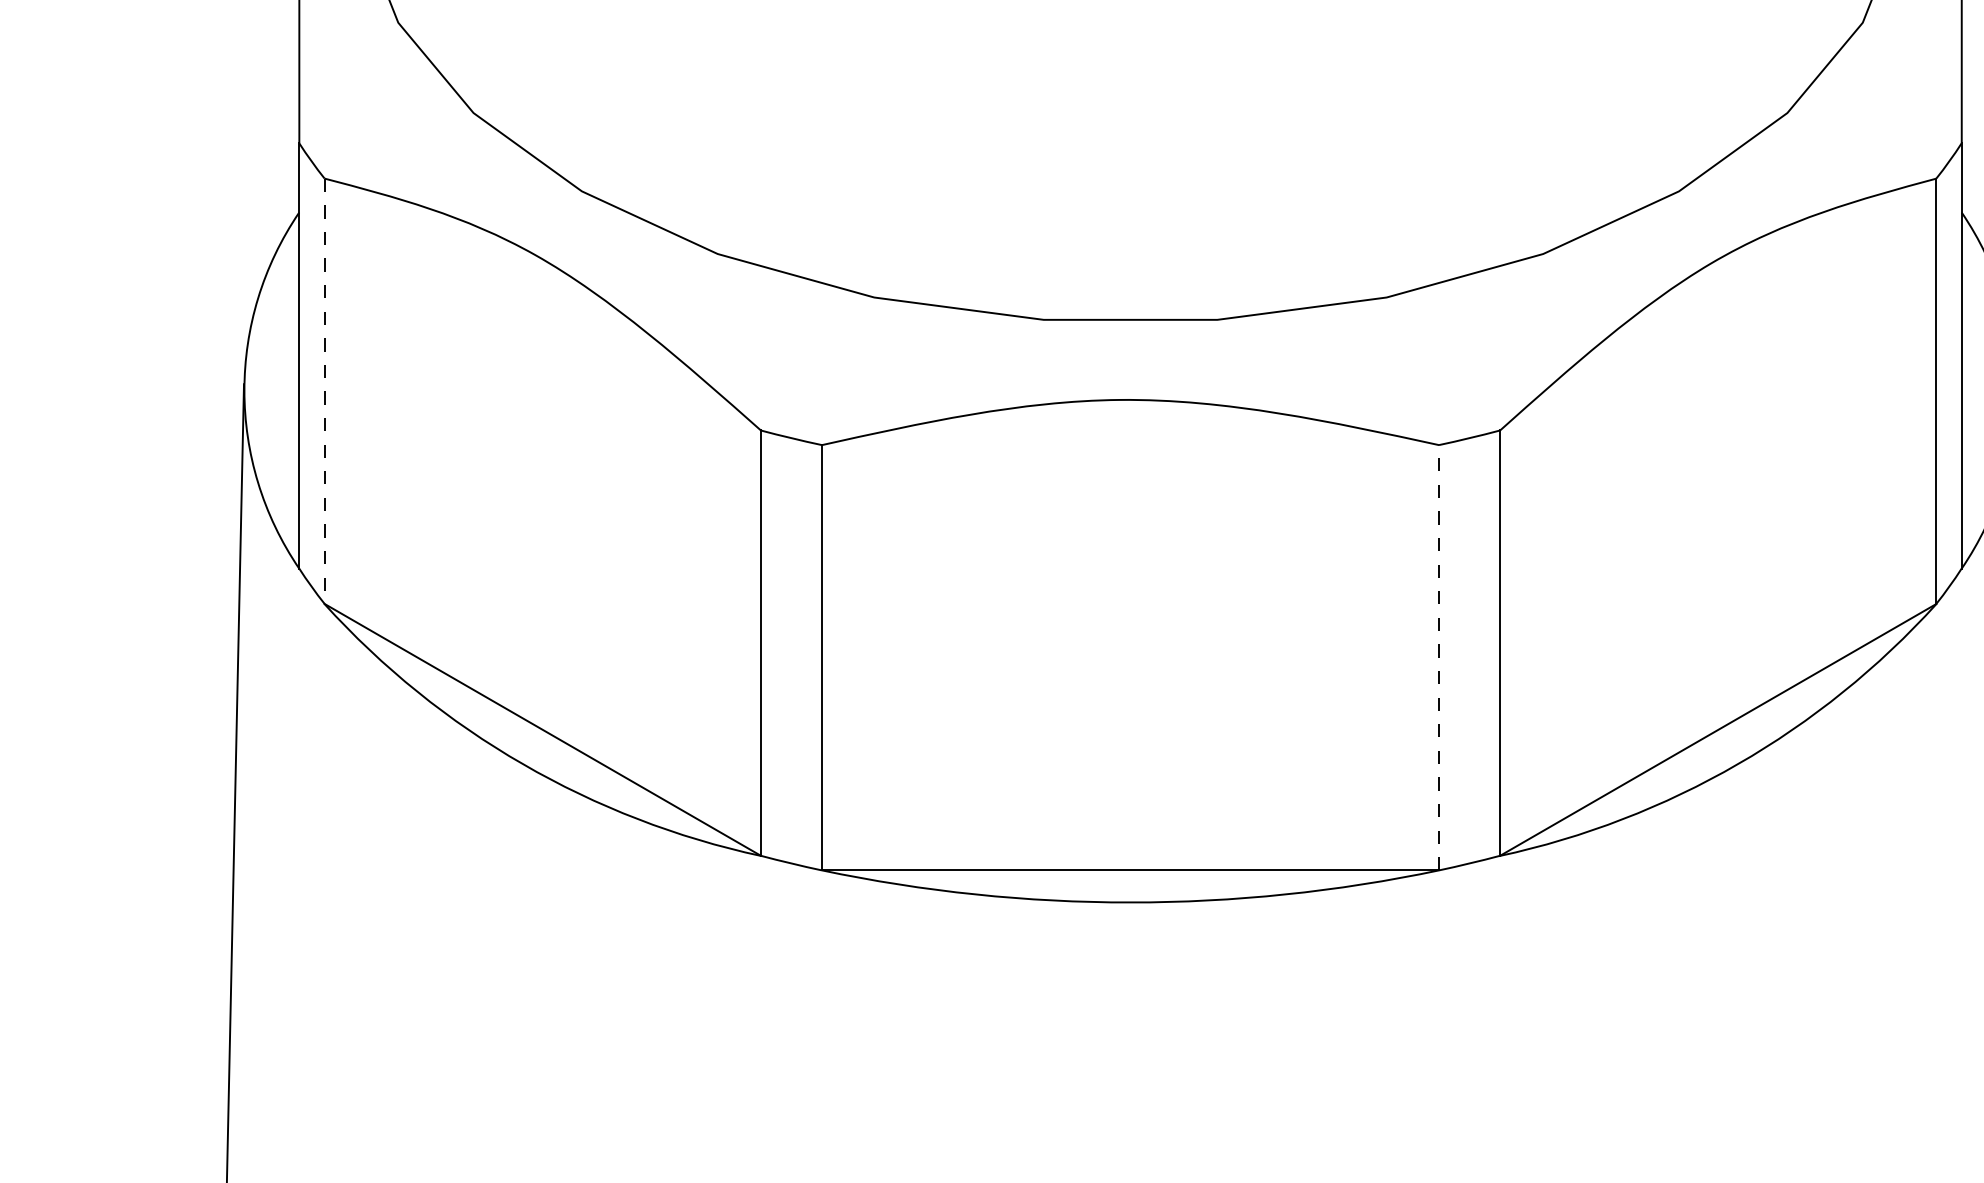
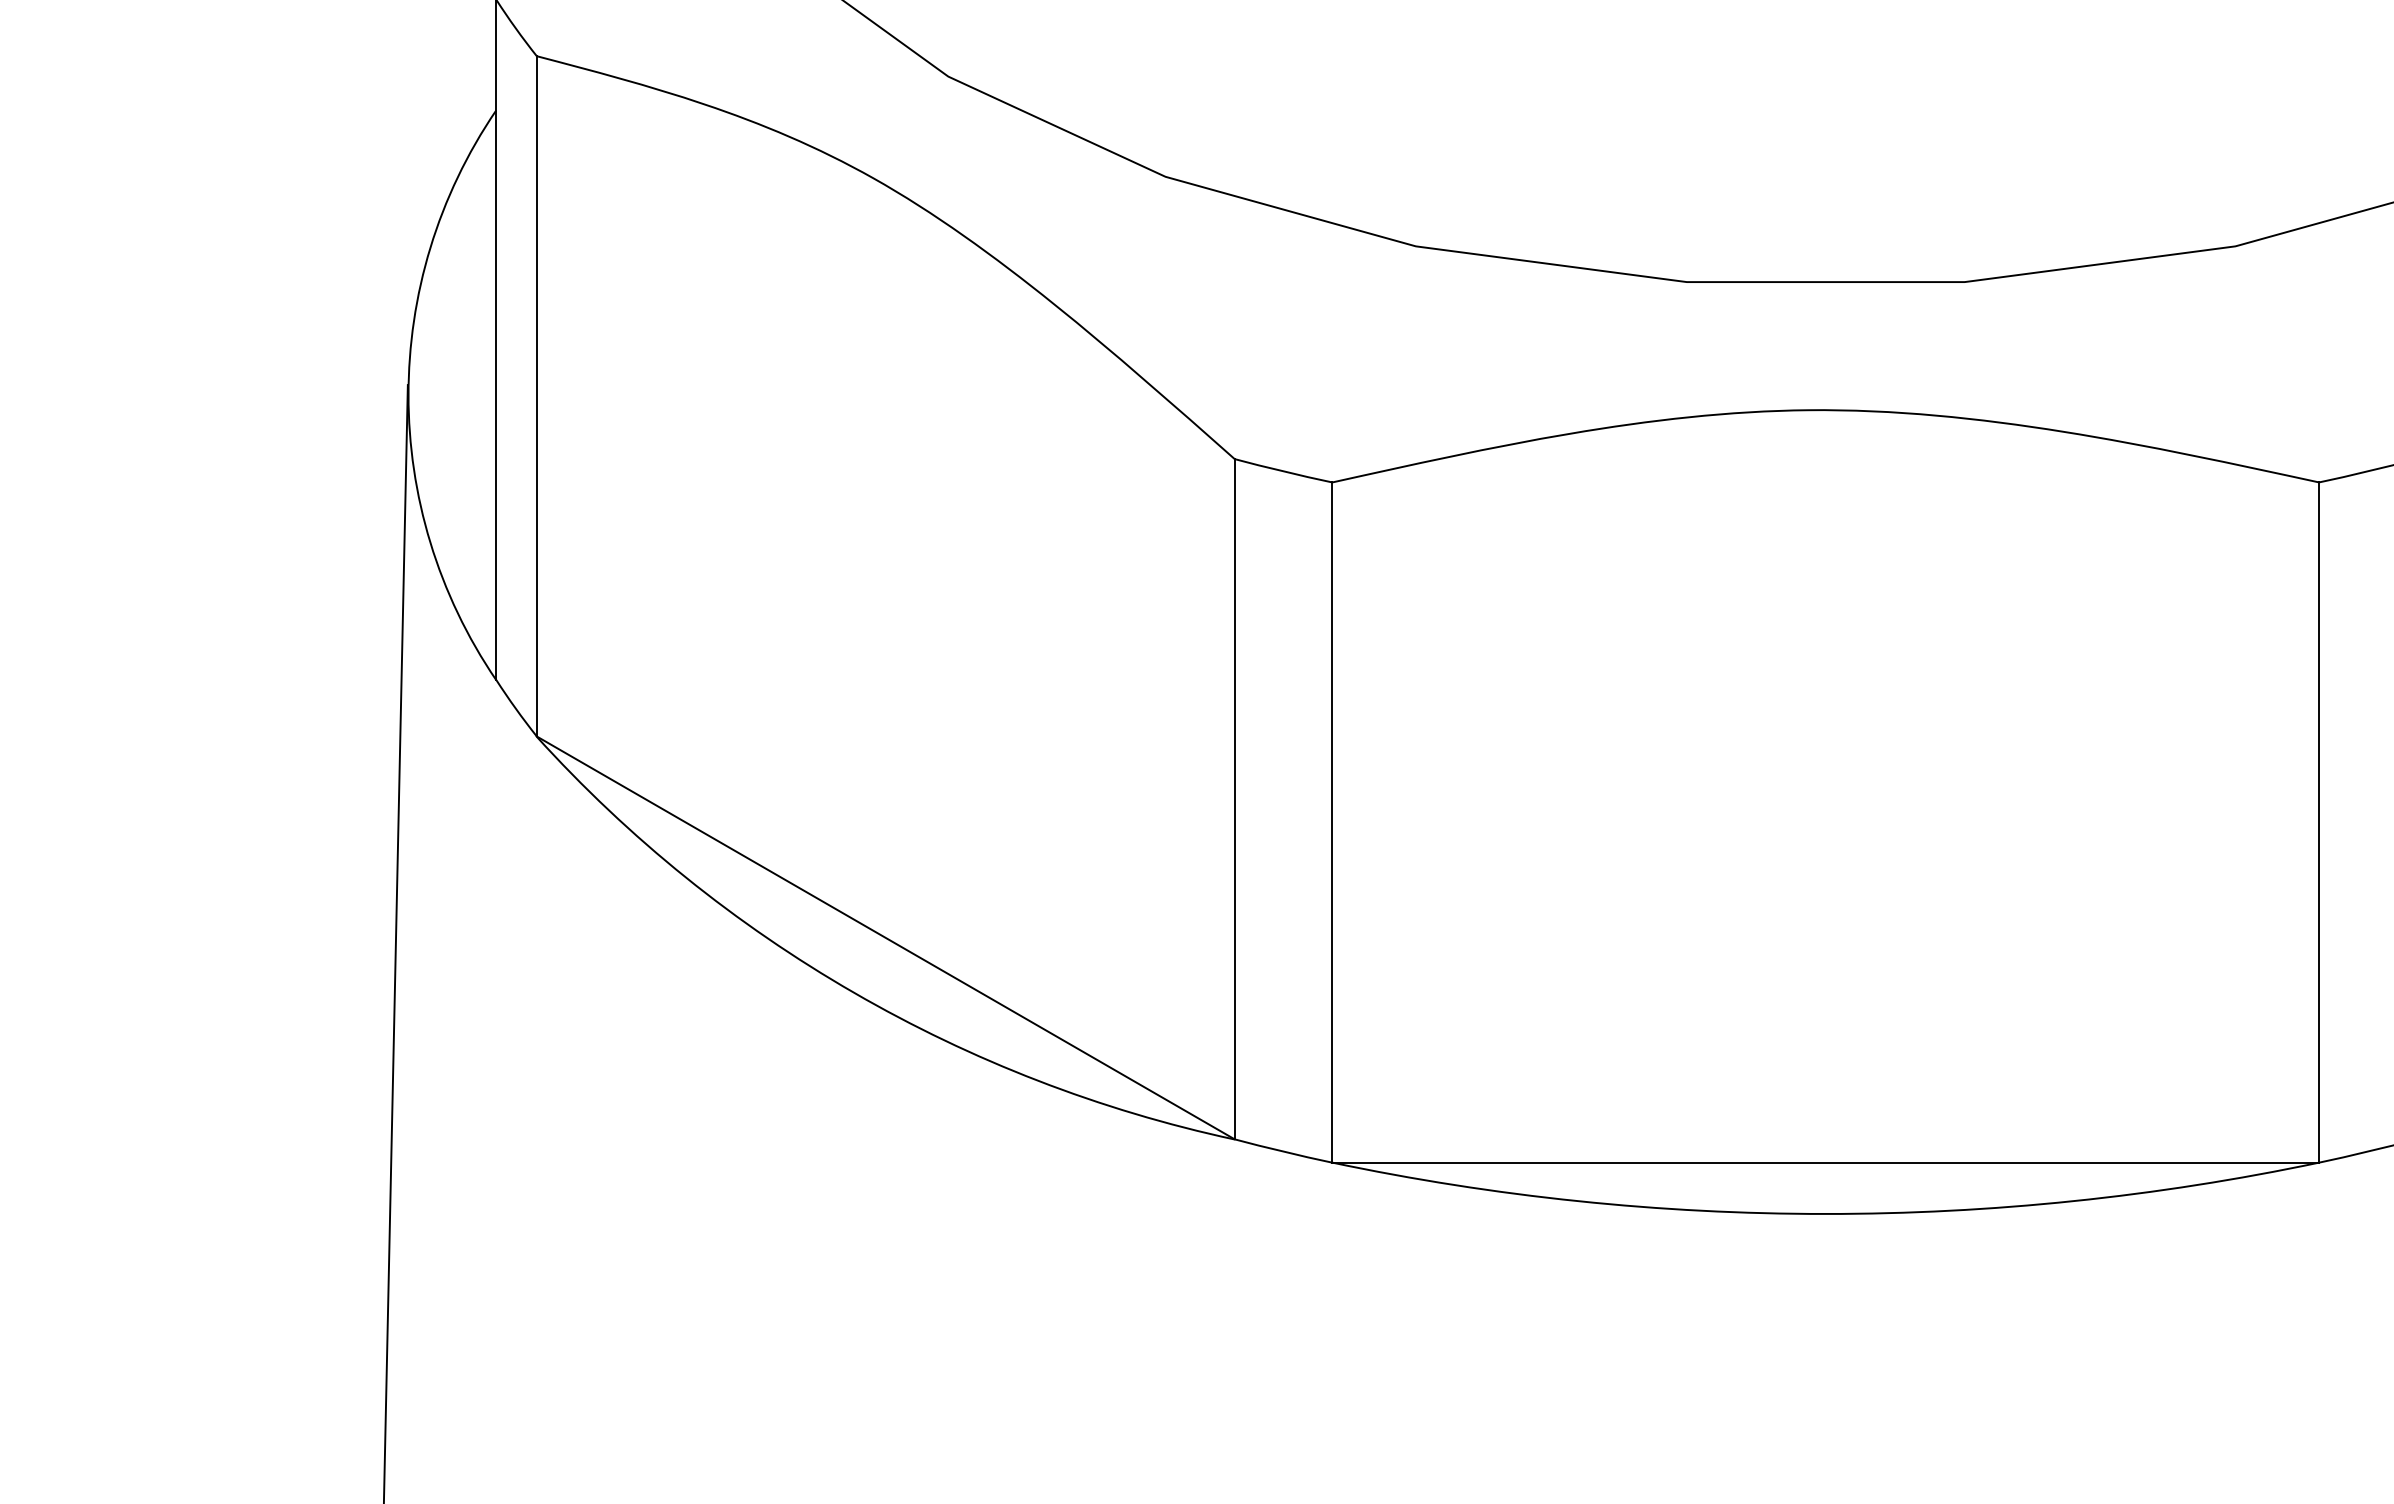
line: (324, 391) -> (536, 396), dashed -> solid
line: (1439, 657) -> (2319, 822), dashed -> solid

